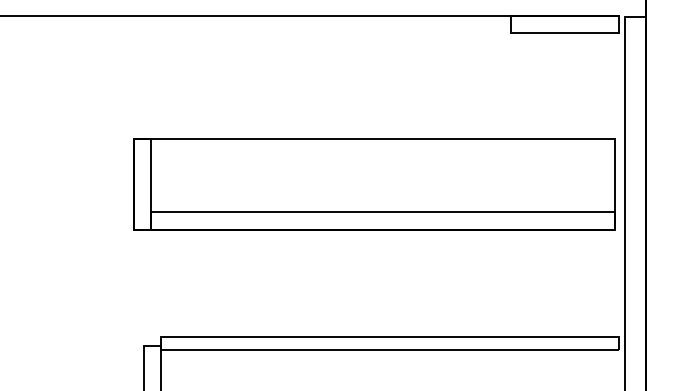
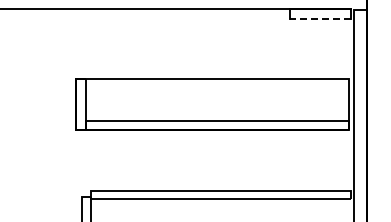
line: (564, 32) -> (320, 18), solid -> dashed

